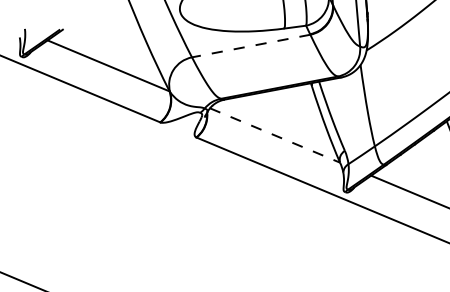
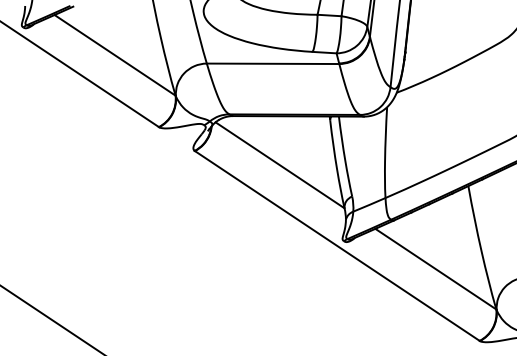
line: (250, 45) -> (272, 63), dashed -> solid
line: (275, 135) -> (280, 165), dashed -> solid

